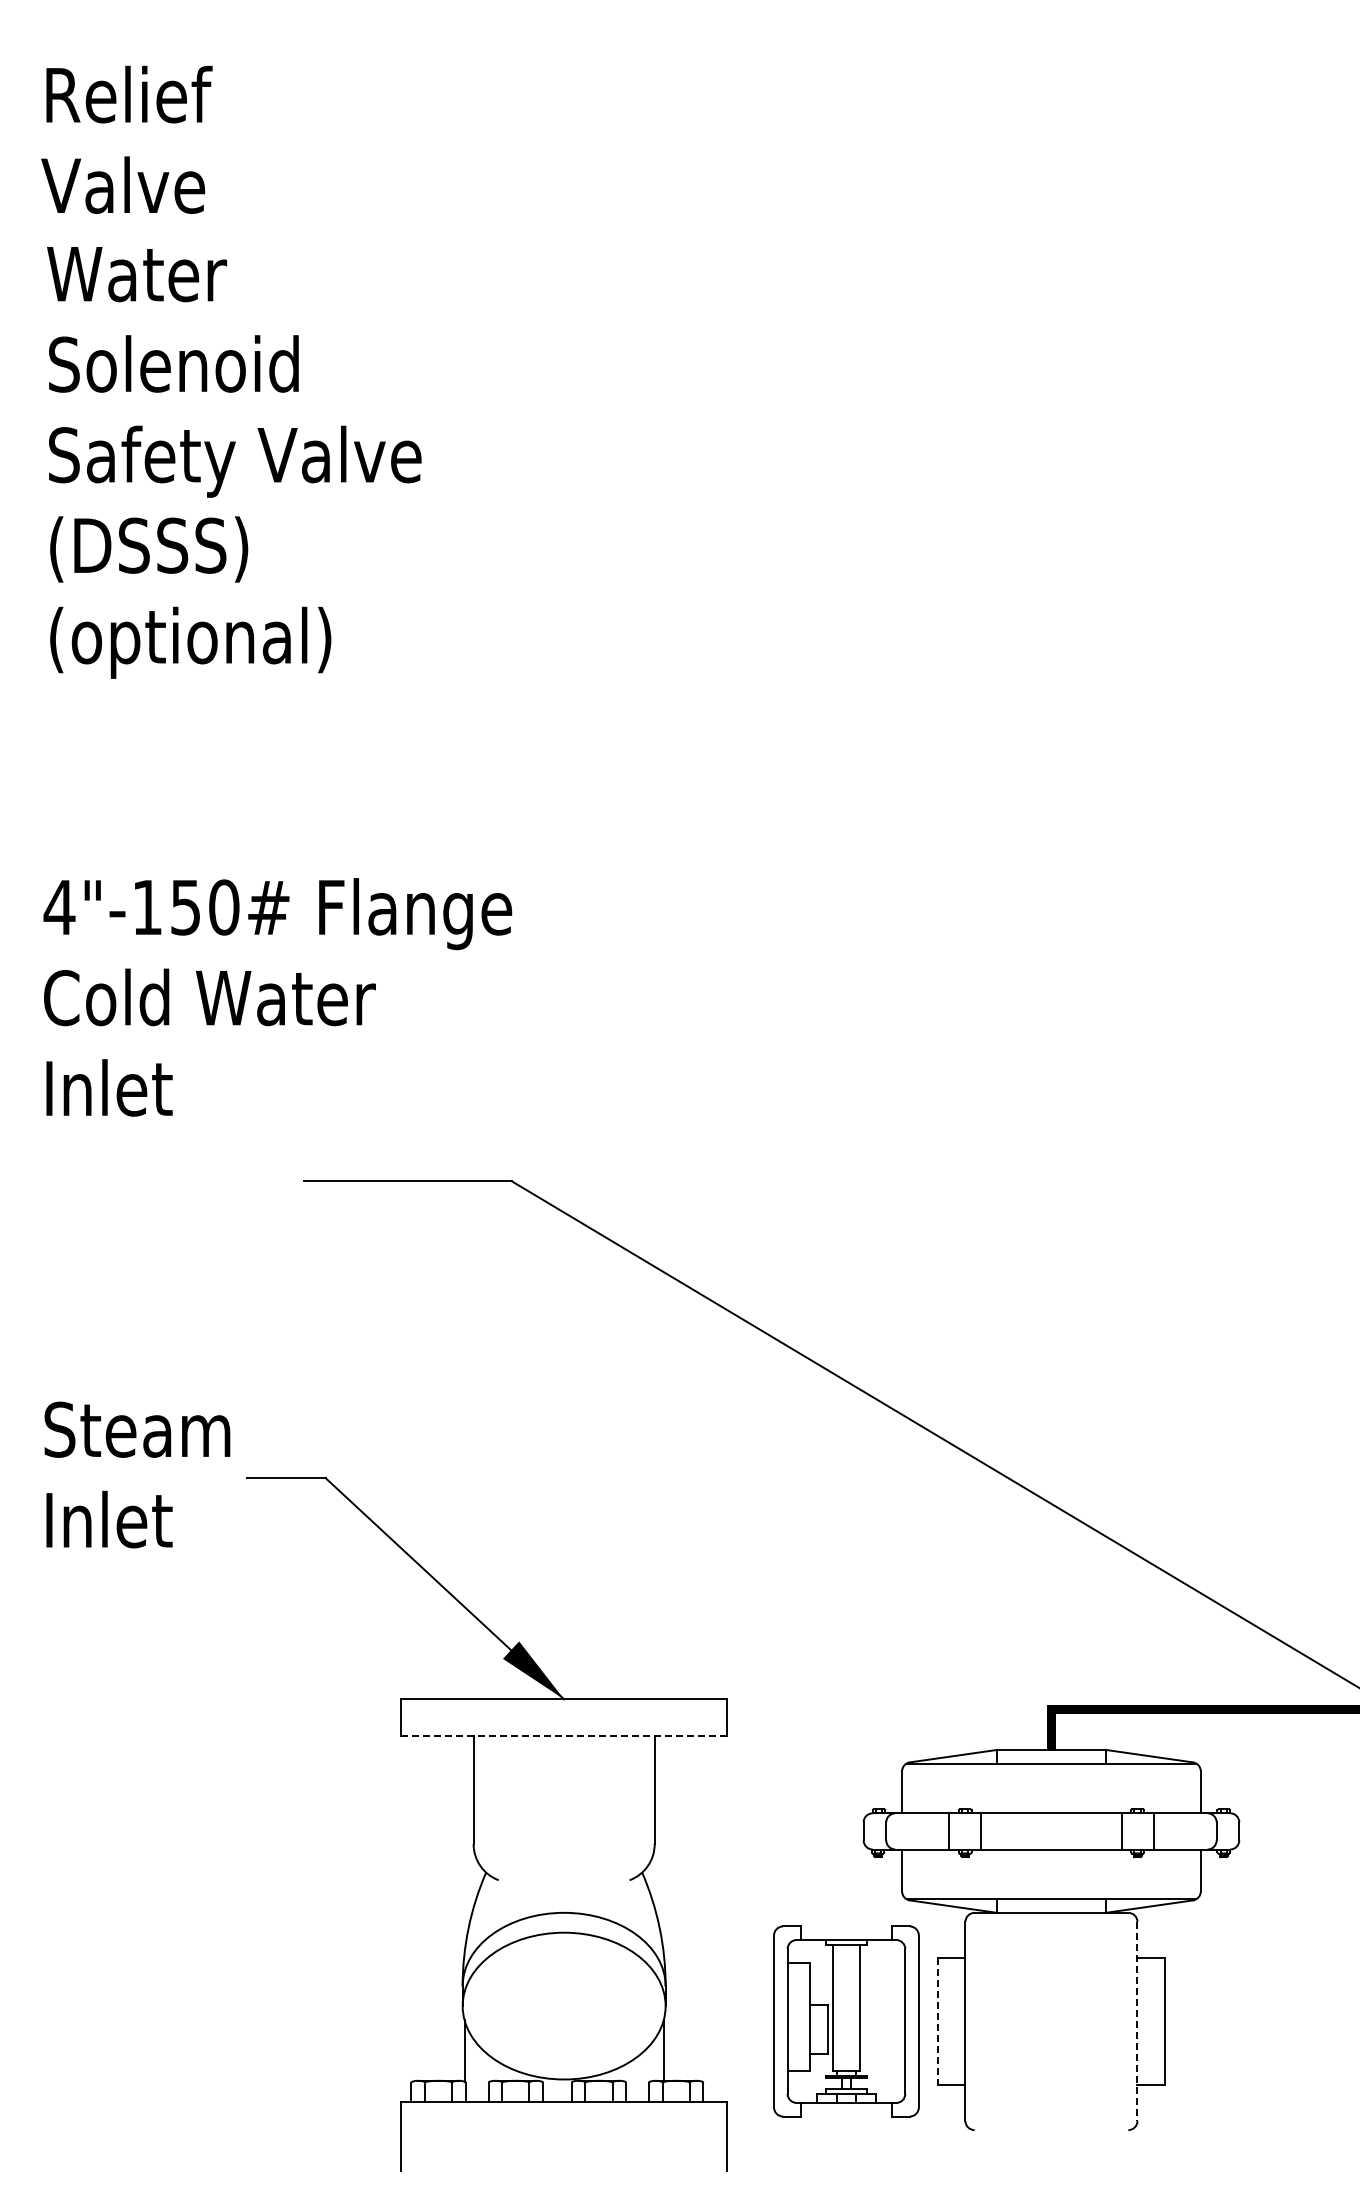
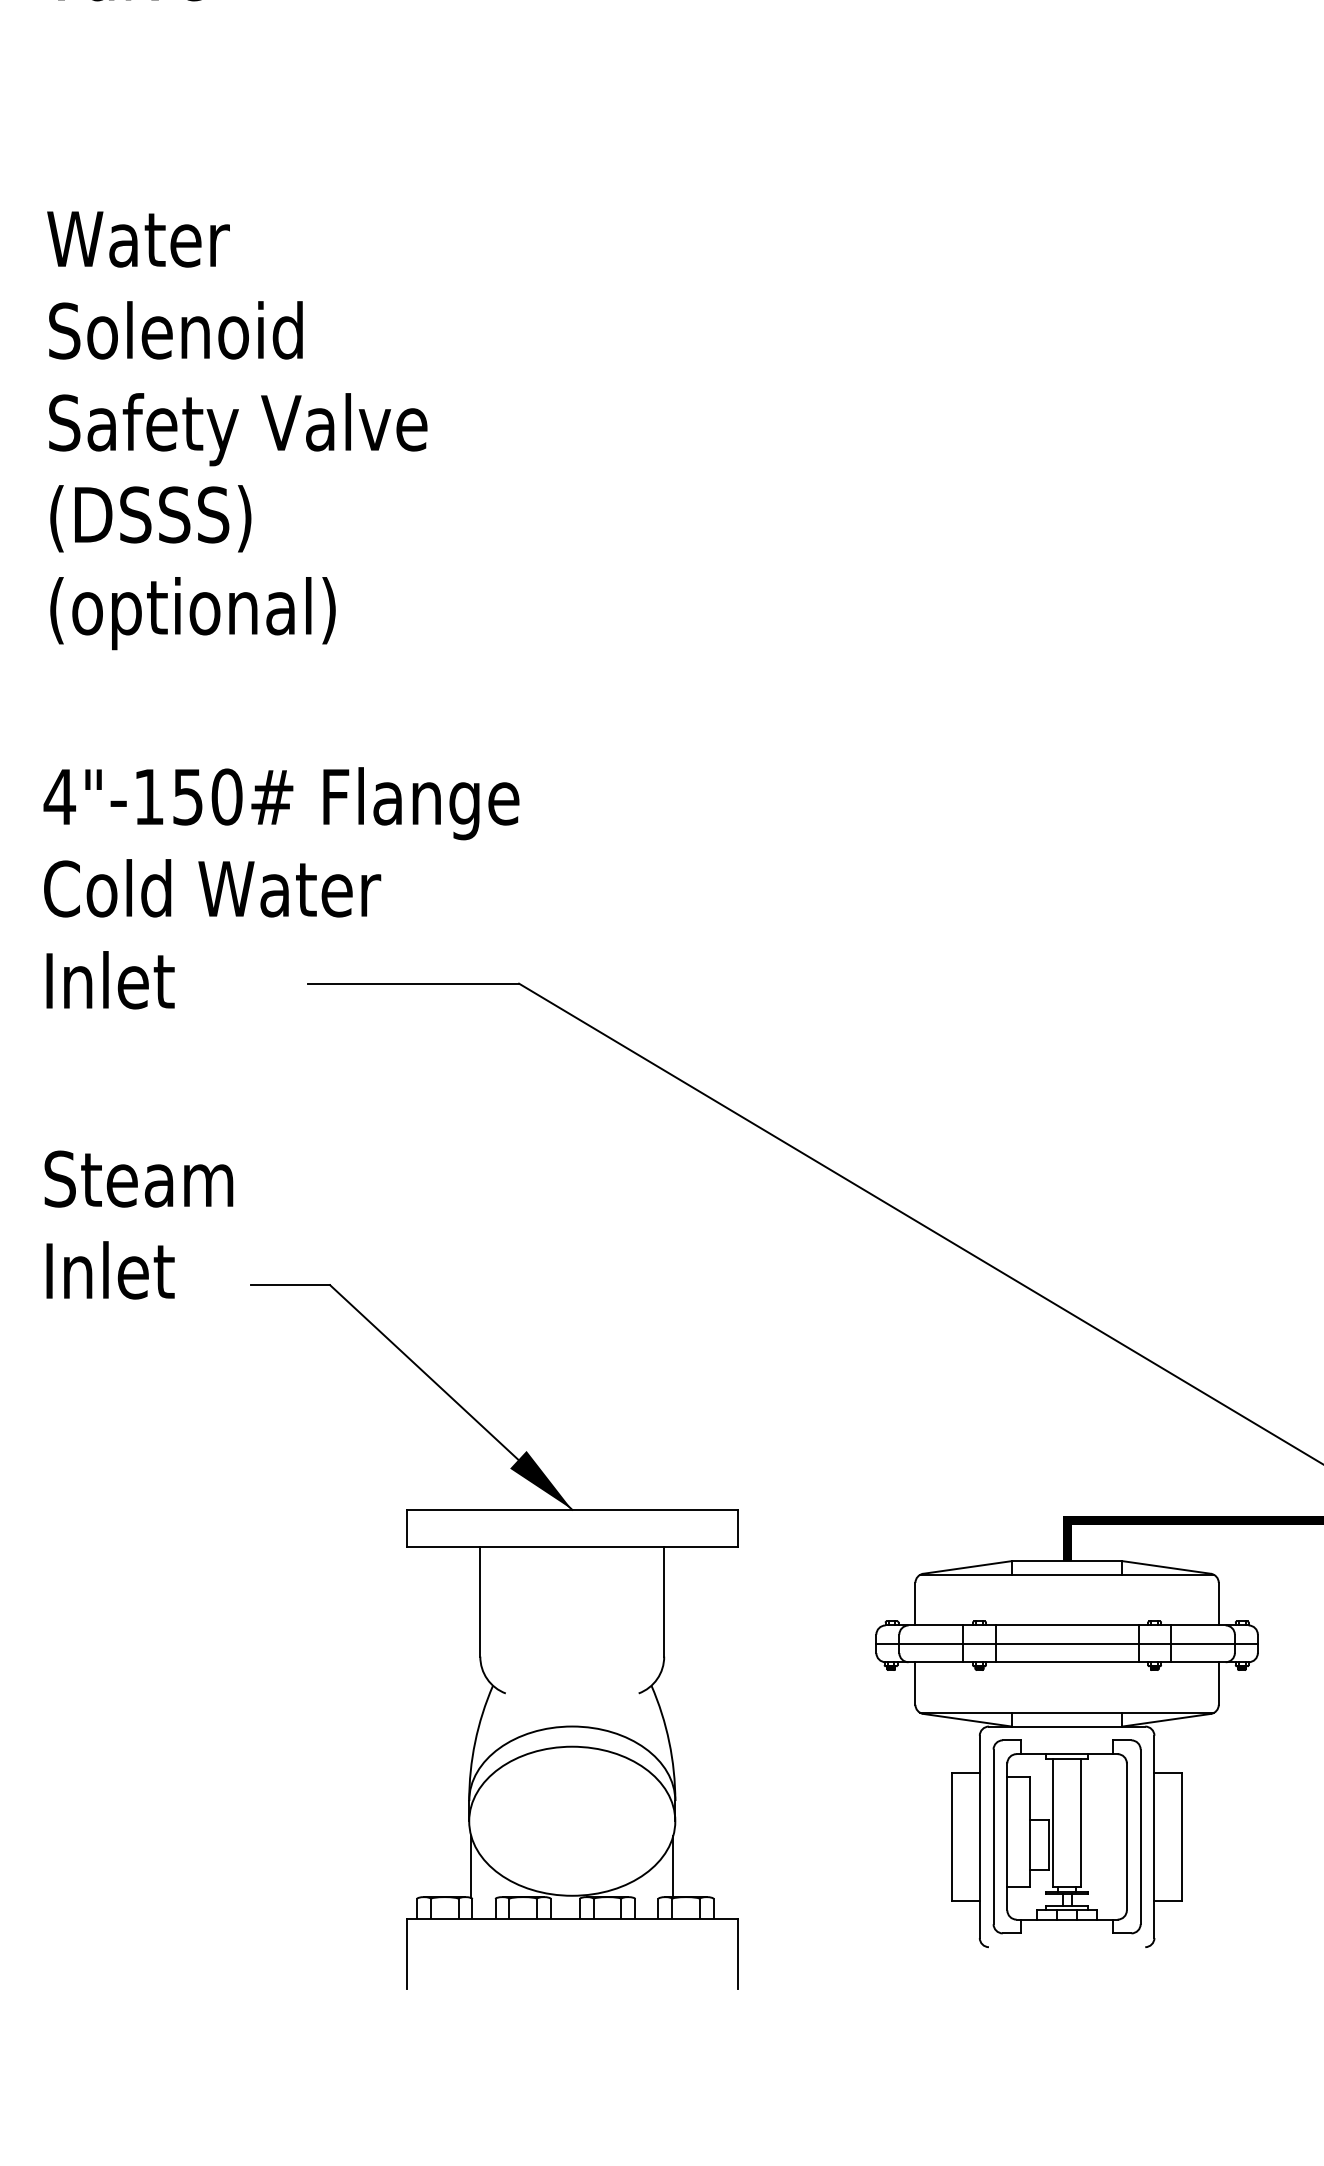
text: (234, 462) -> (237, 430), moved
text: (277, 997) -> (281, 888), moved
text: (137, 1474) -> (138, 1224), moved
line: (564, 1735) -> (572, 1546), dashed -> solid
line: (1051, 1831) -> (1067, 1643), added
part: (846, 2021) -> (1067, 1836), moved
line: (938, 2021) -> (952, 1836), dashed -> solid
line: (1137, 2021) -> (1154, 1836), dashed -> solid

